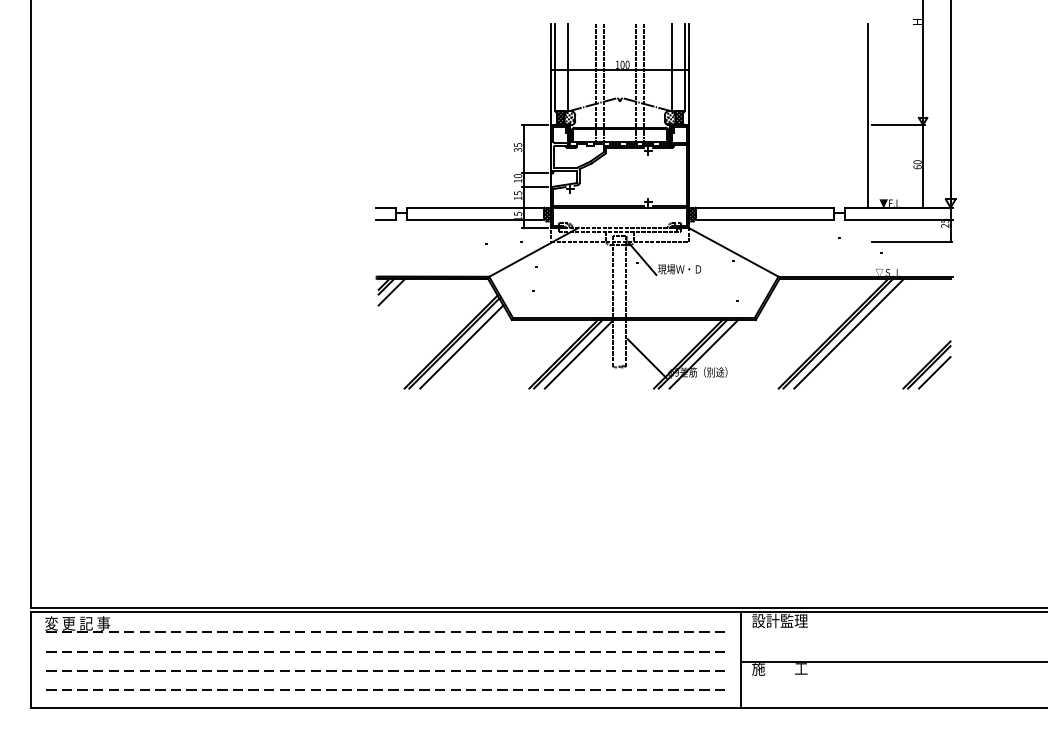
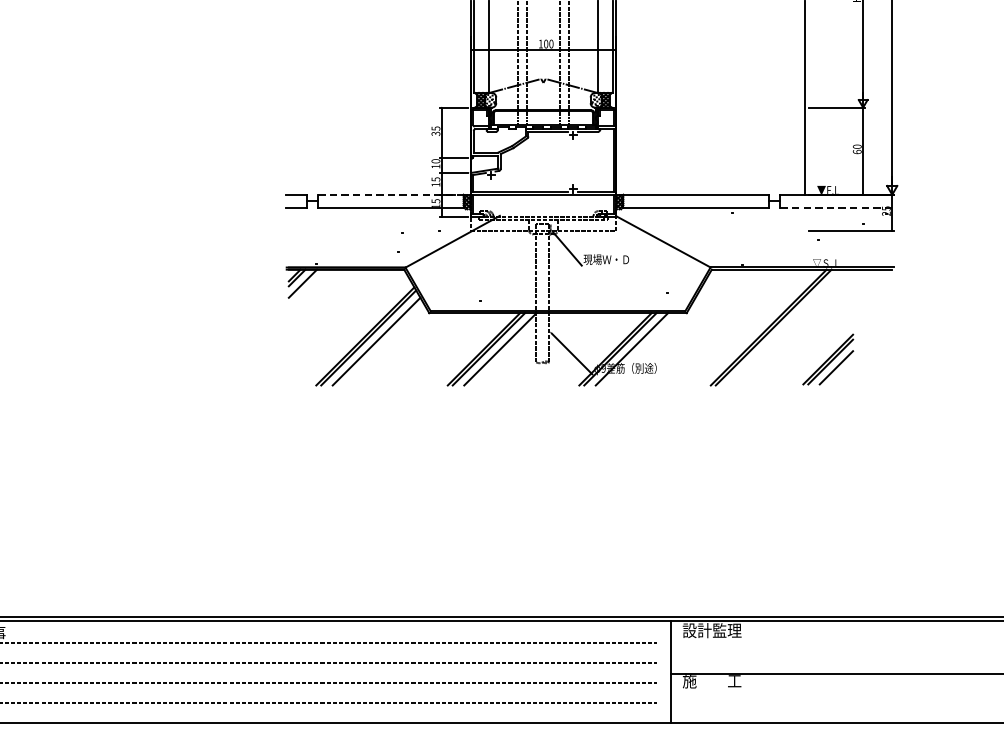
line: (475, 207) -> (391, 194), solid -> dashed
line: (898, 220) -> (837, 208), solid -> dashed
line: (849, 333) -> (785, 327), removed
part: (926, 364) -> (827, 359), moved

